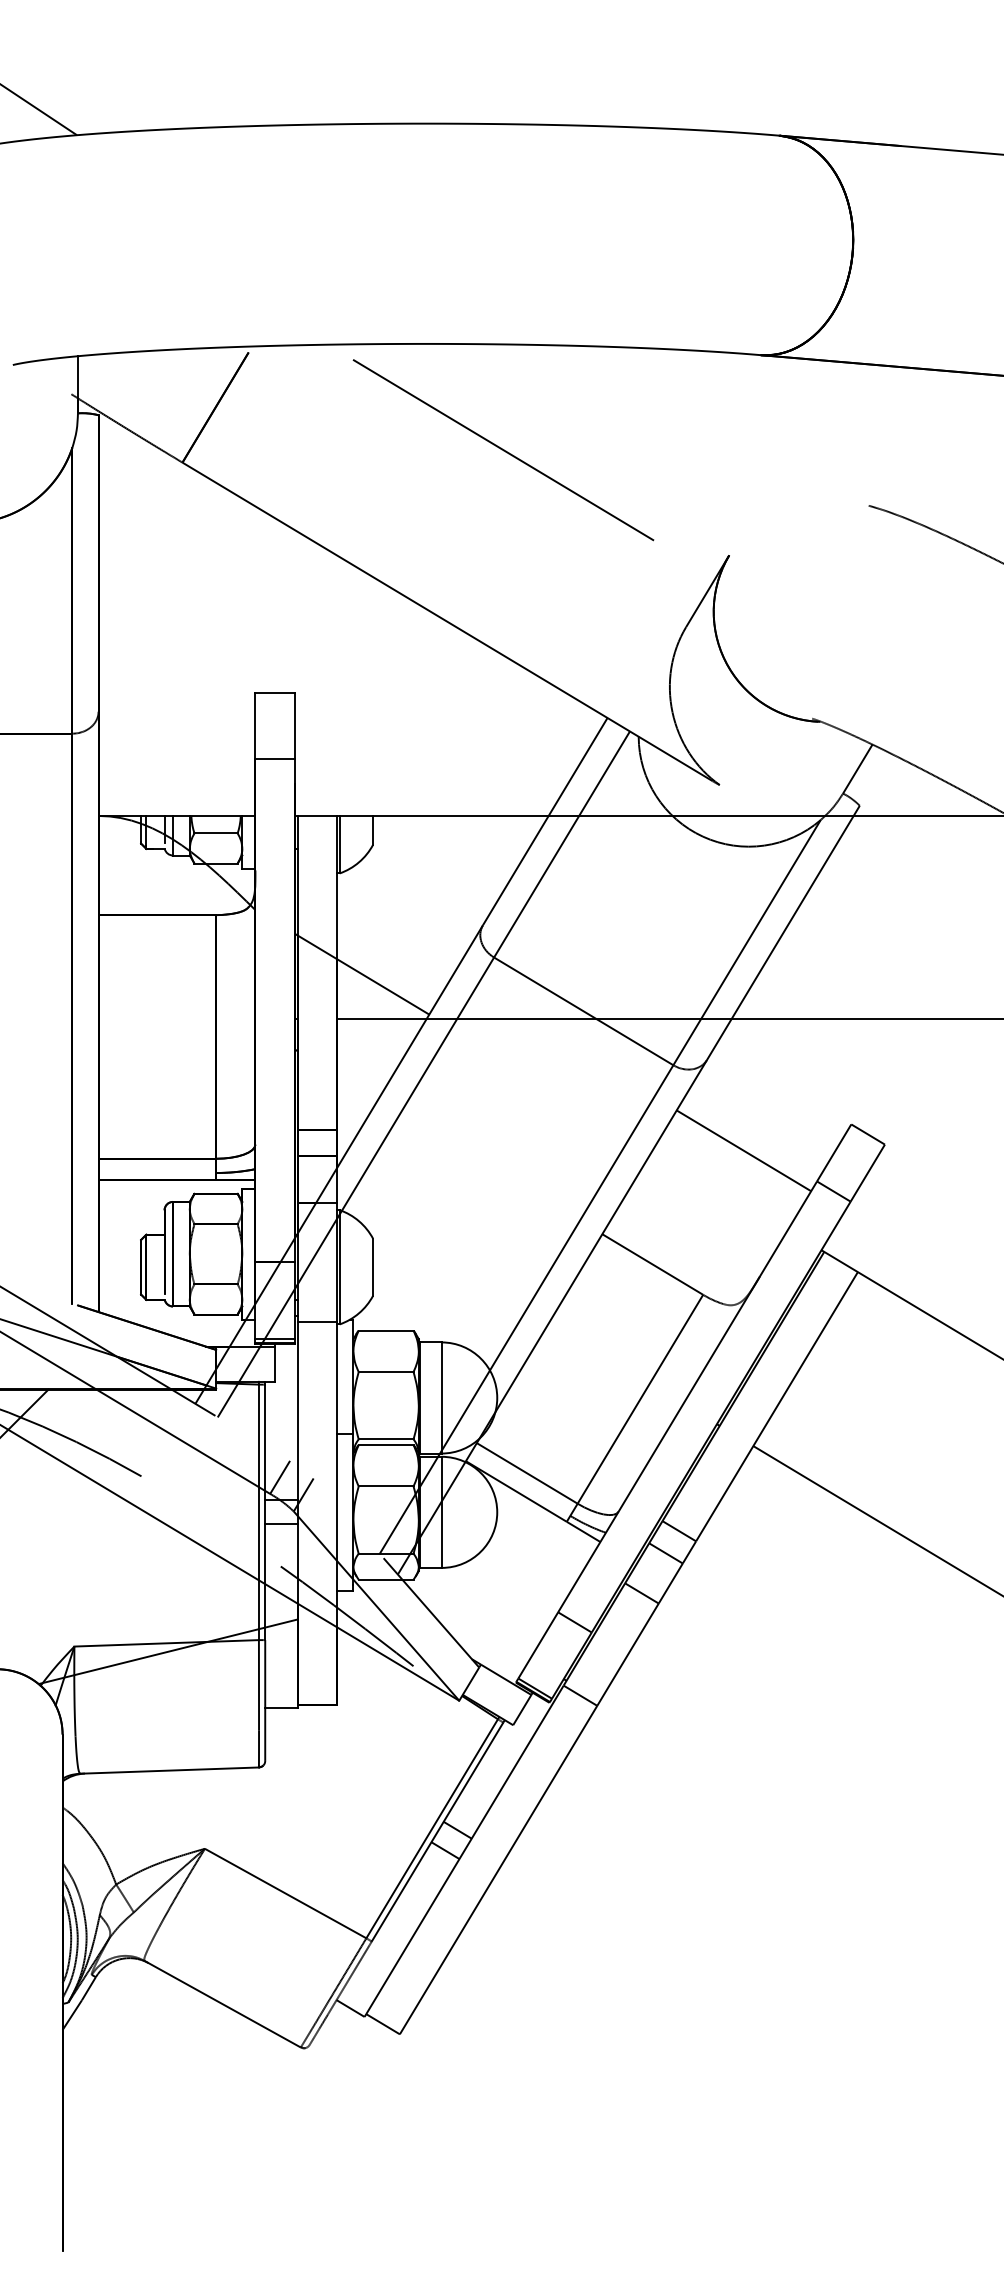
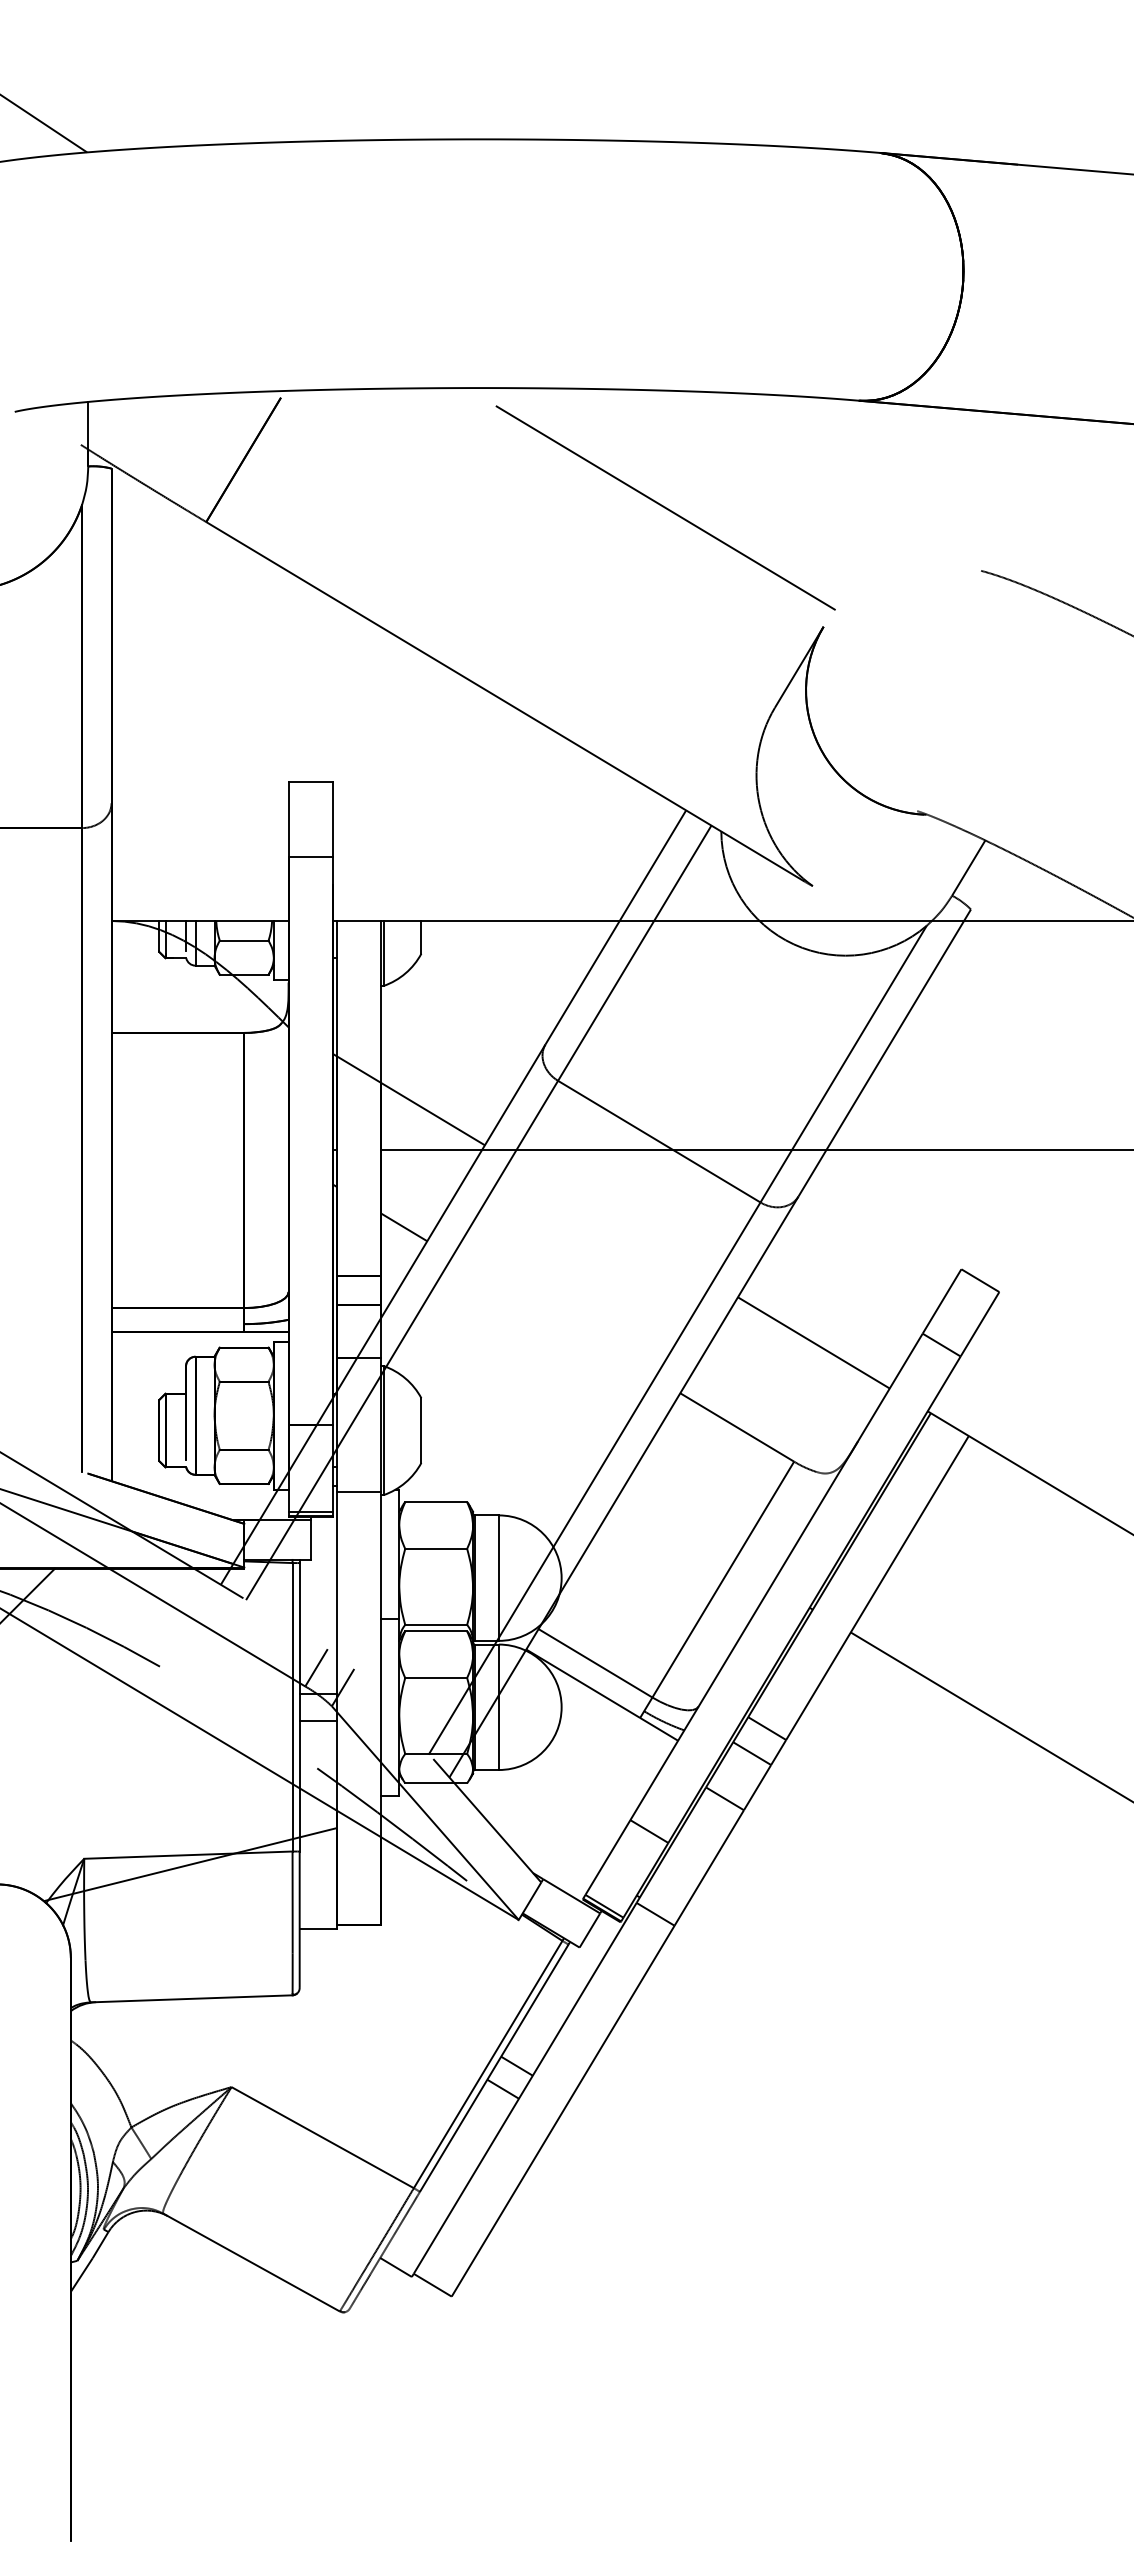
line: (503, 449) -> (665, 507), moved
line: (357, 1087) -> (403, 1227), added
line: (743, 1150) -> (813, 1342), moved

